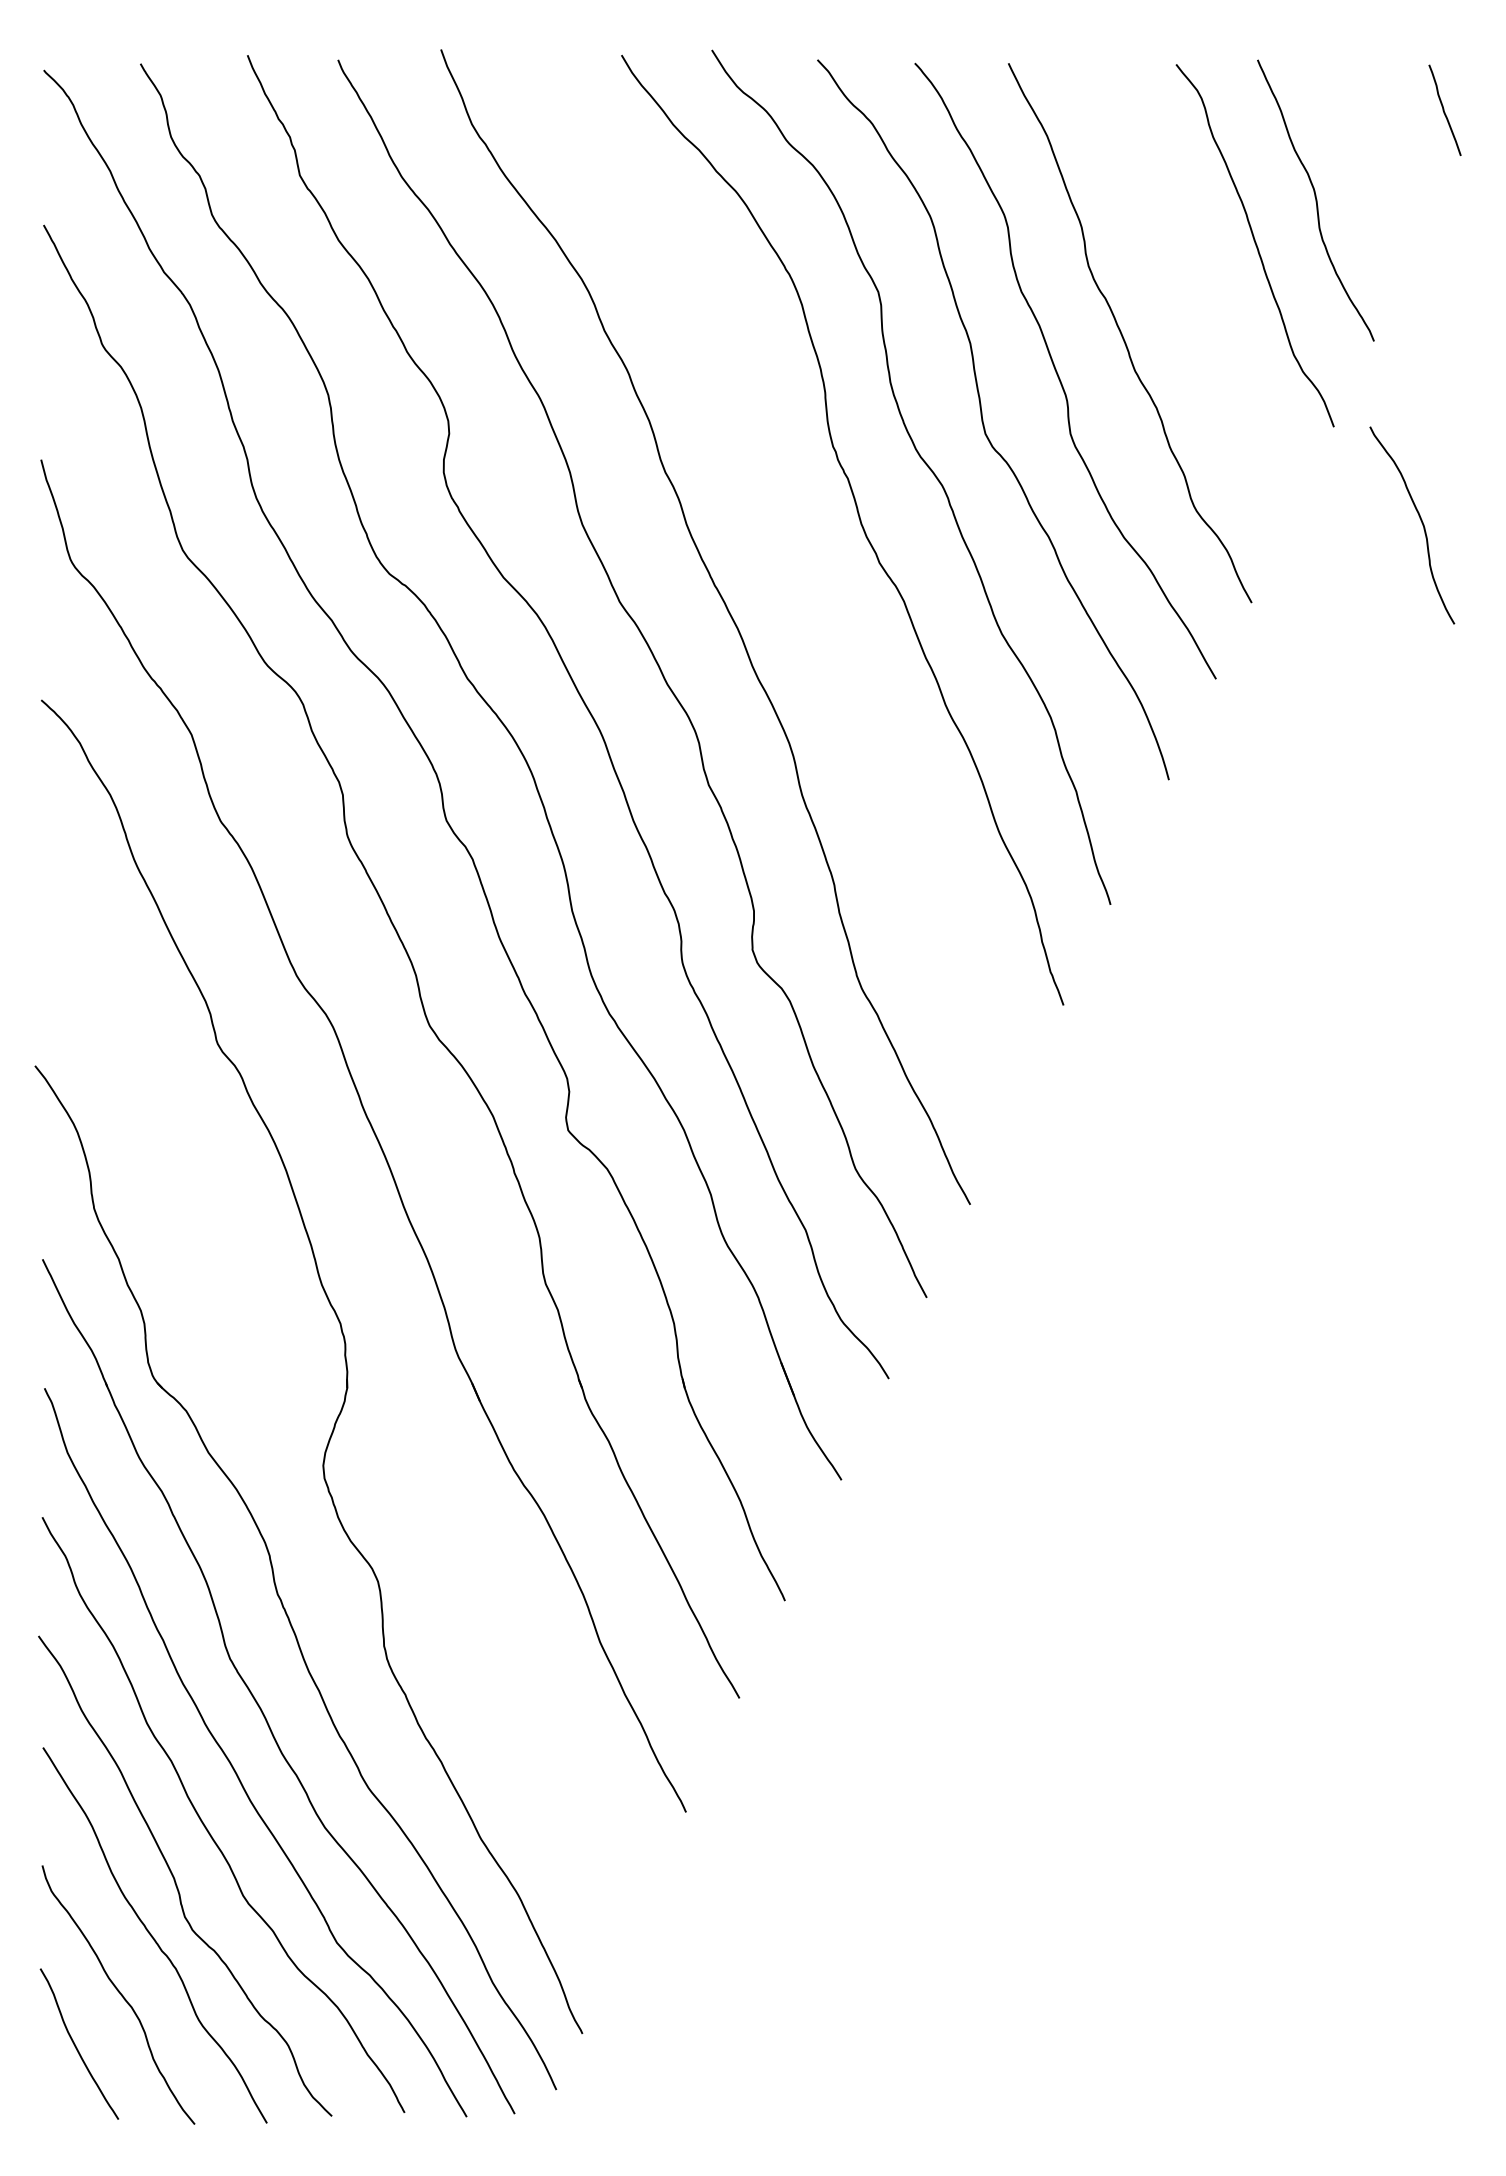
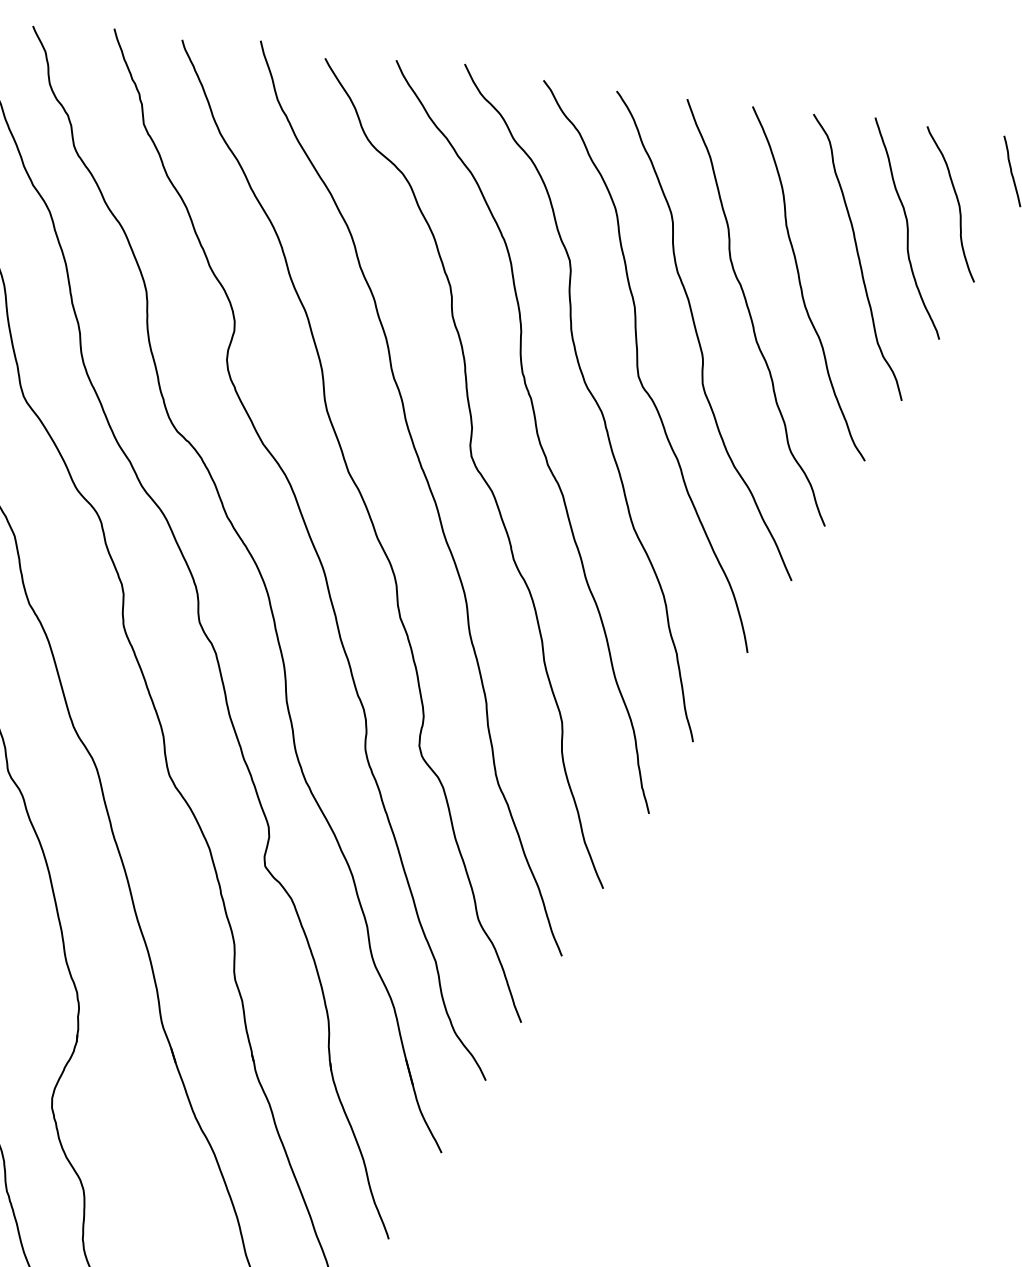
curve: (1185, 290) -> (801, 285), added
curve: (1421, 523) -> (957, 203), moved
curve: (784, 576) -> (475, 466), added

